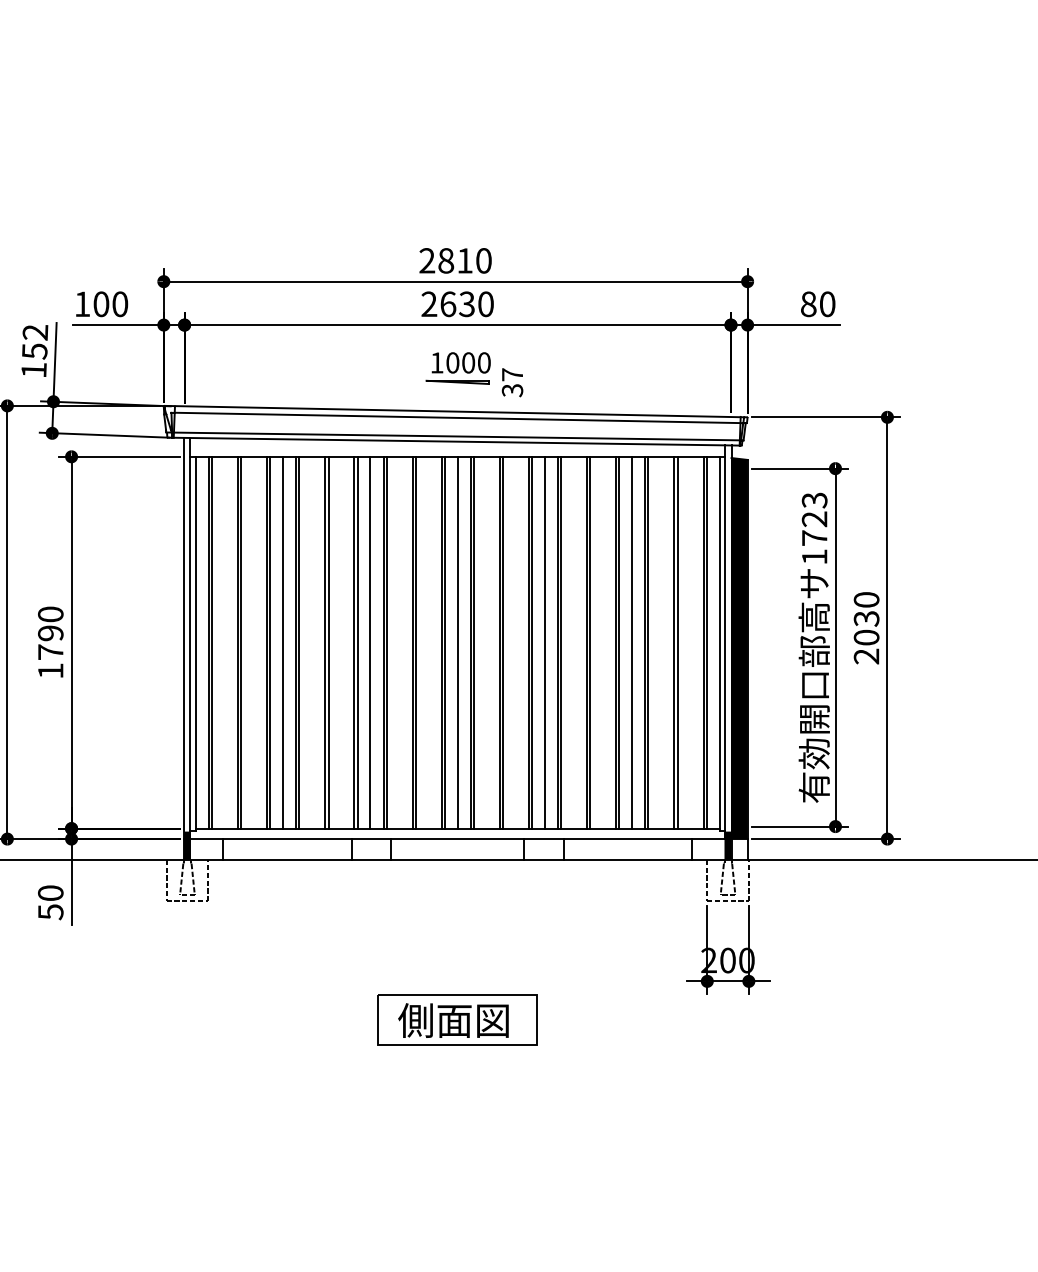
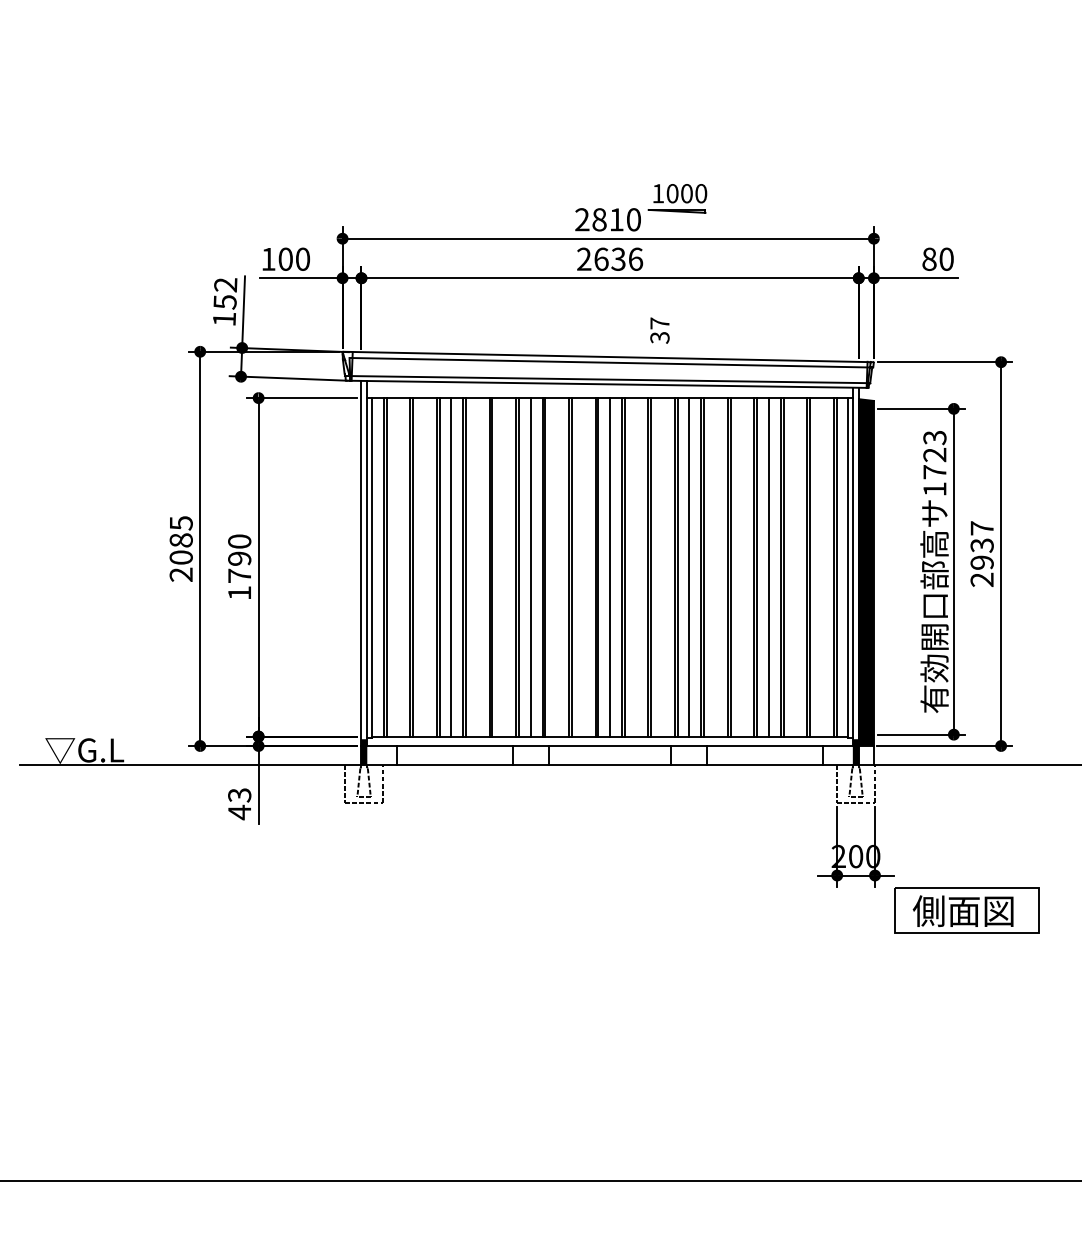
text: (485, 303) -> (635, 258), 2630 -> 2636
part: (458, 368) -> (677, 198), moved
text: (865, 618) -> (981, 545), 2030 -> 2937
text: (50, 903) -> (239, 804), 50 -> 43
part: (457, 1019) -> (966, 910), moved

